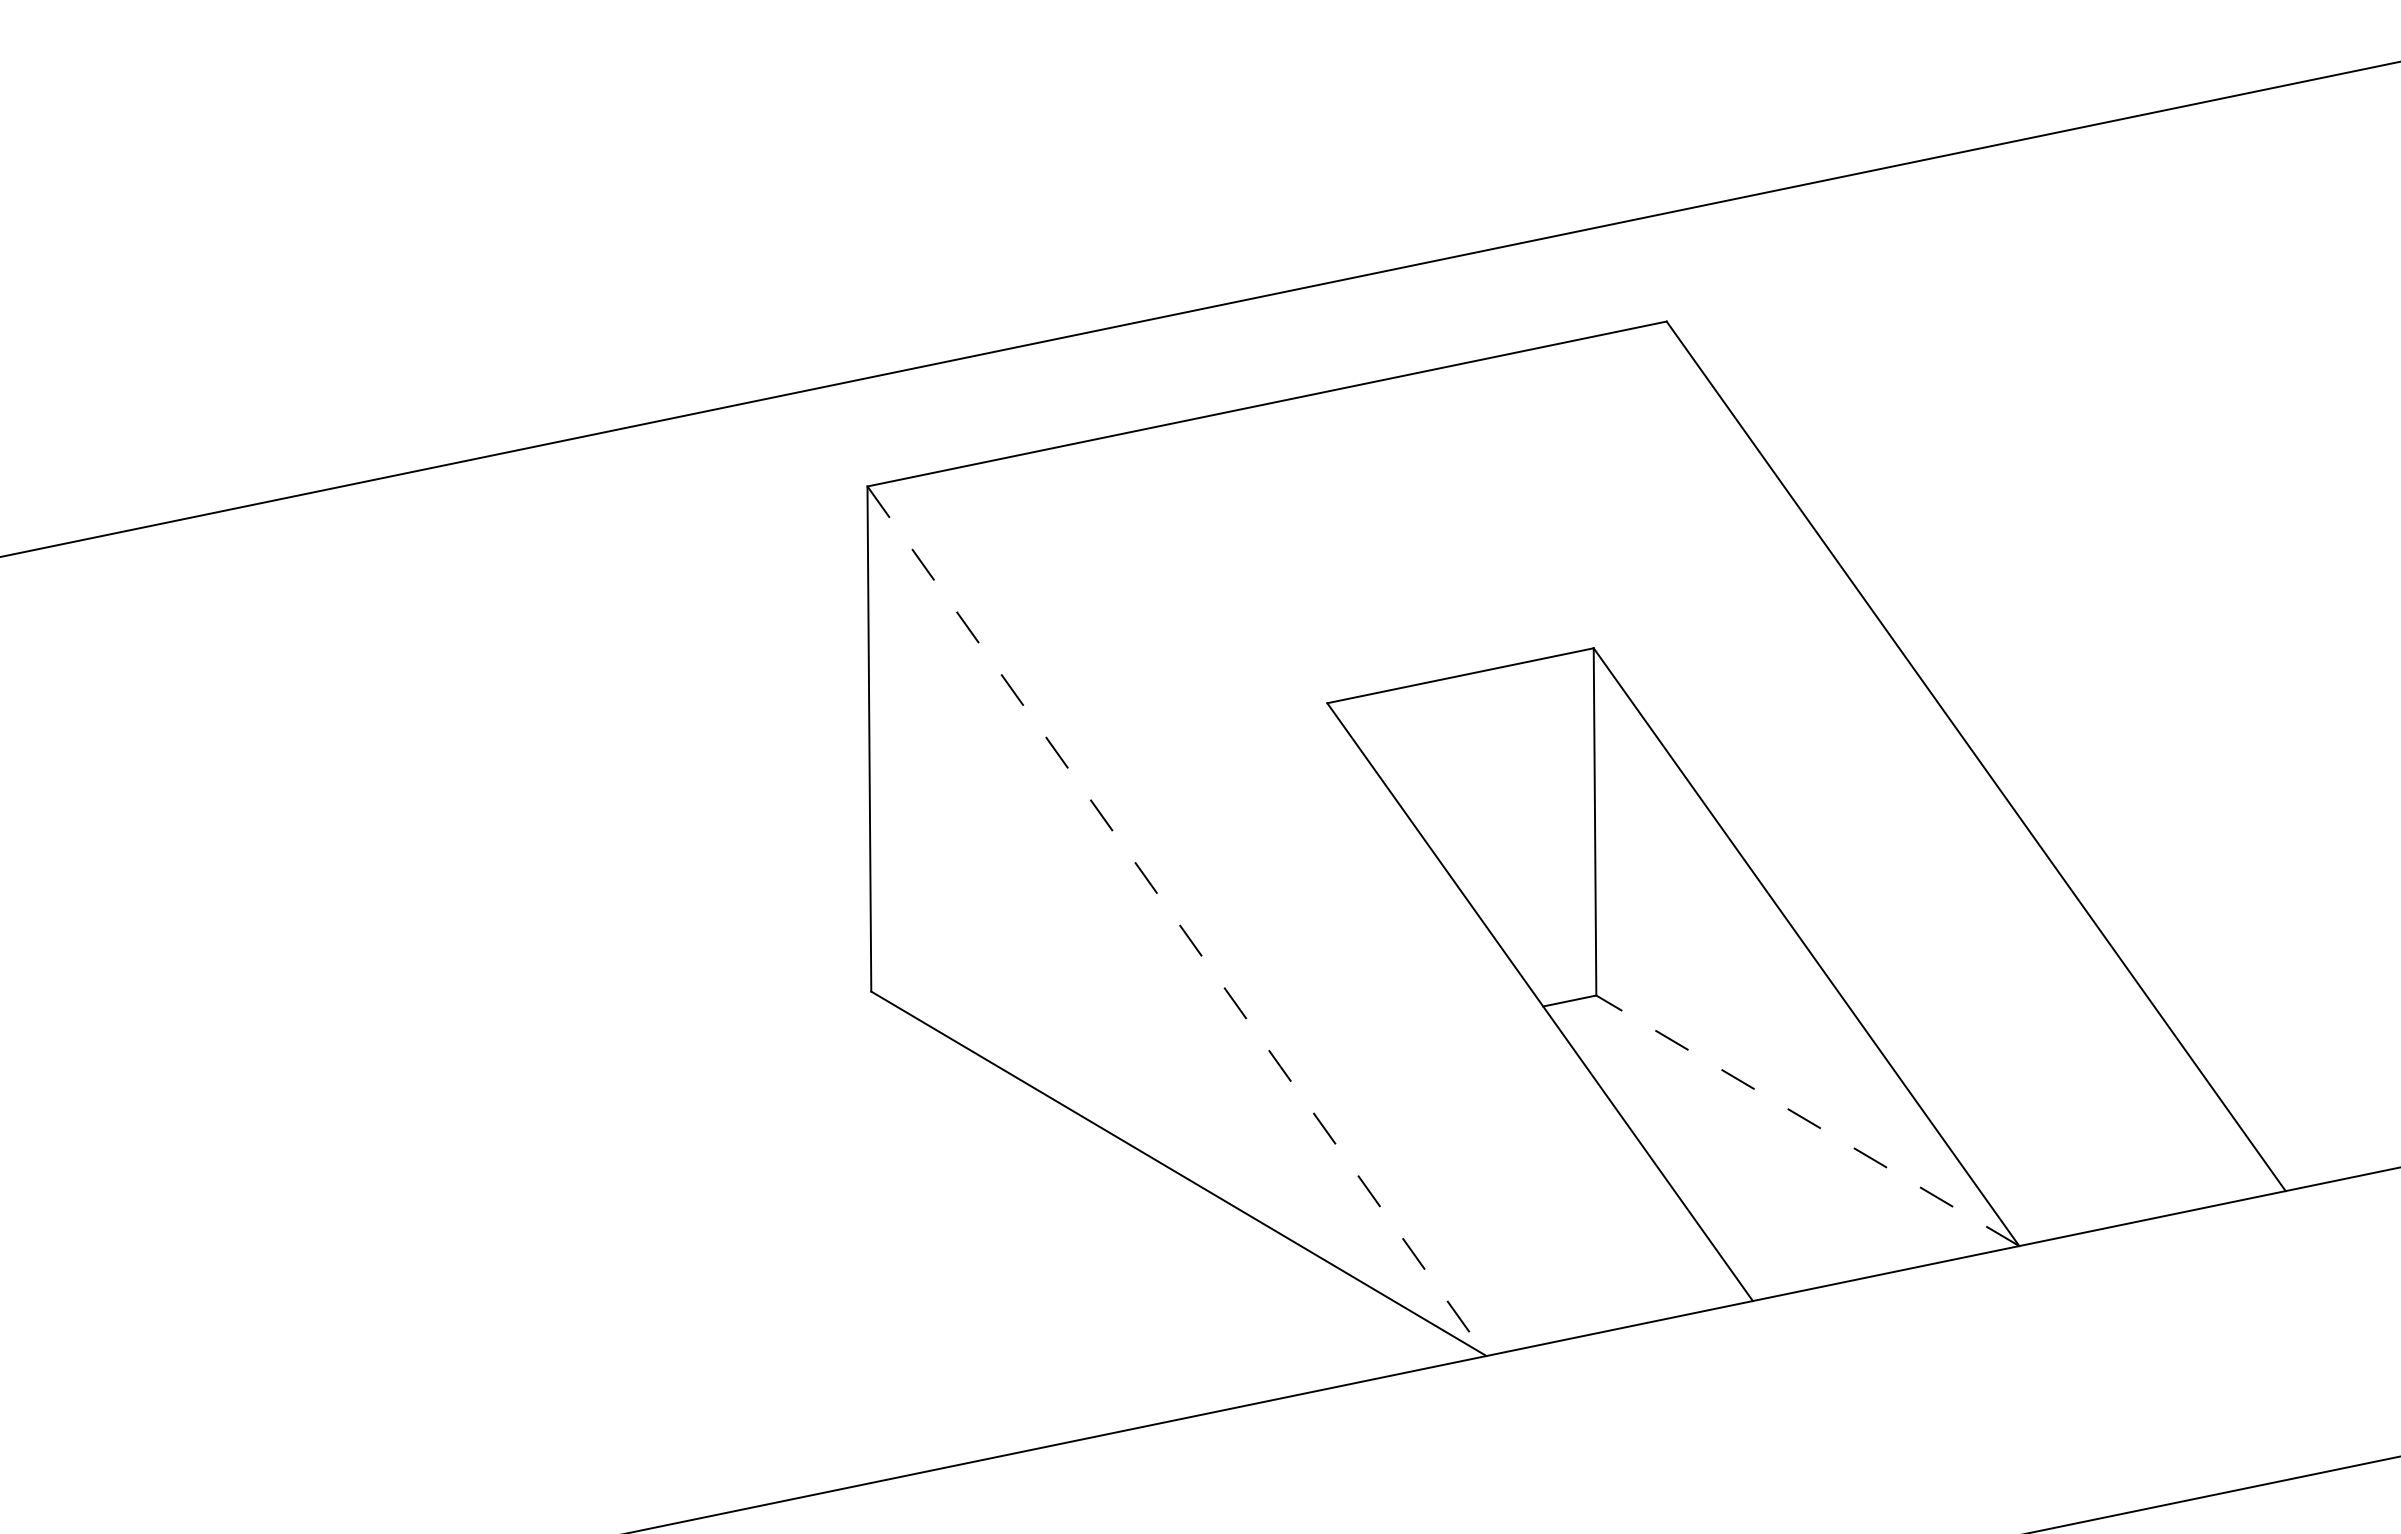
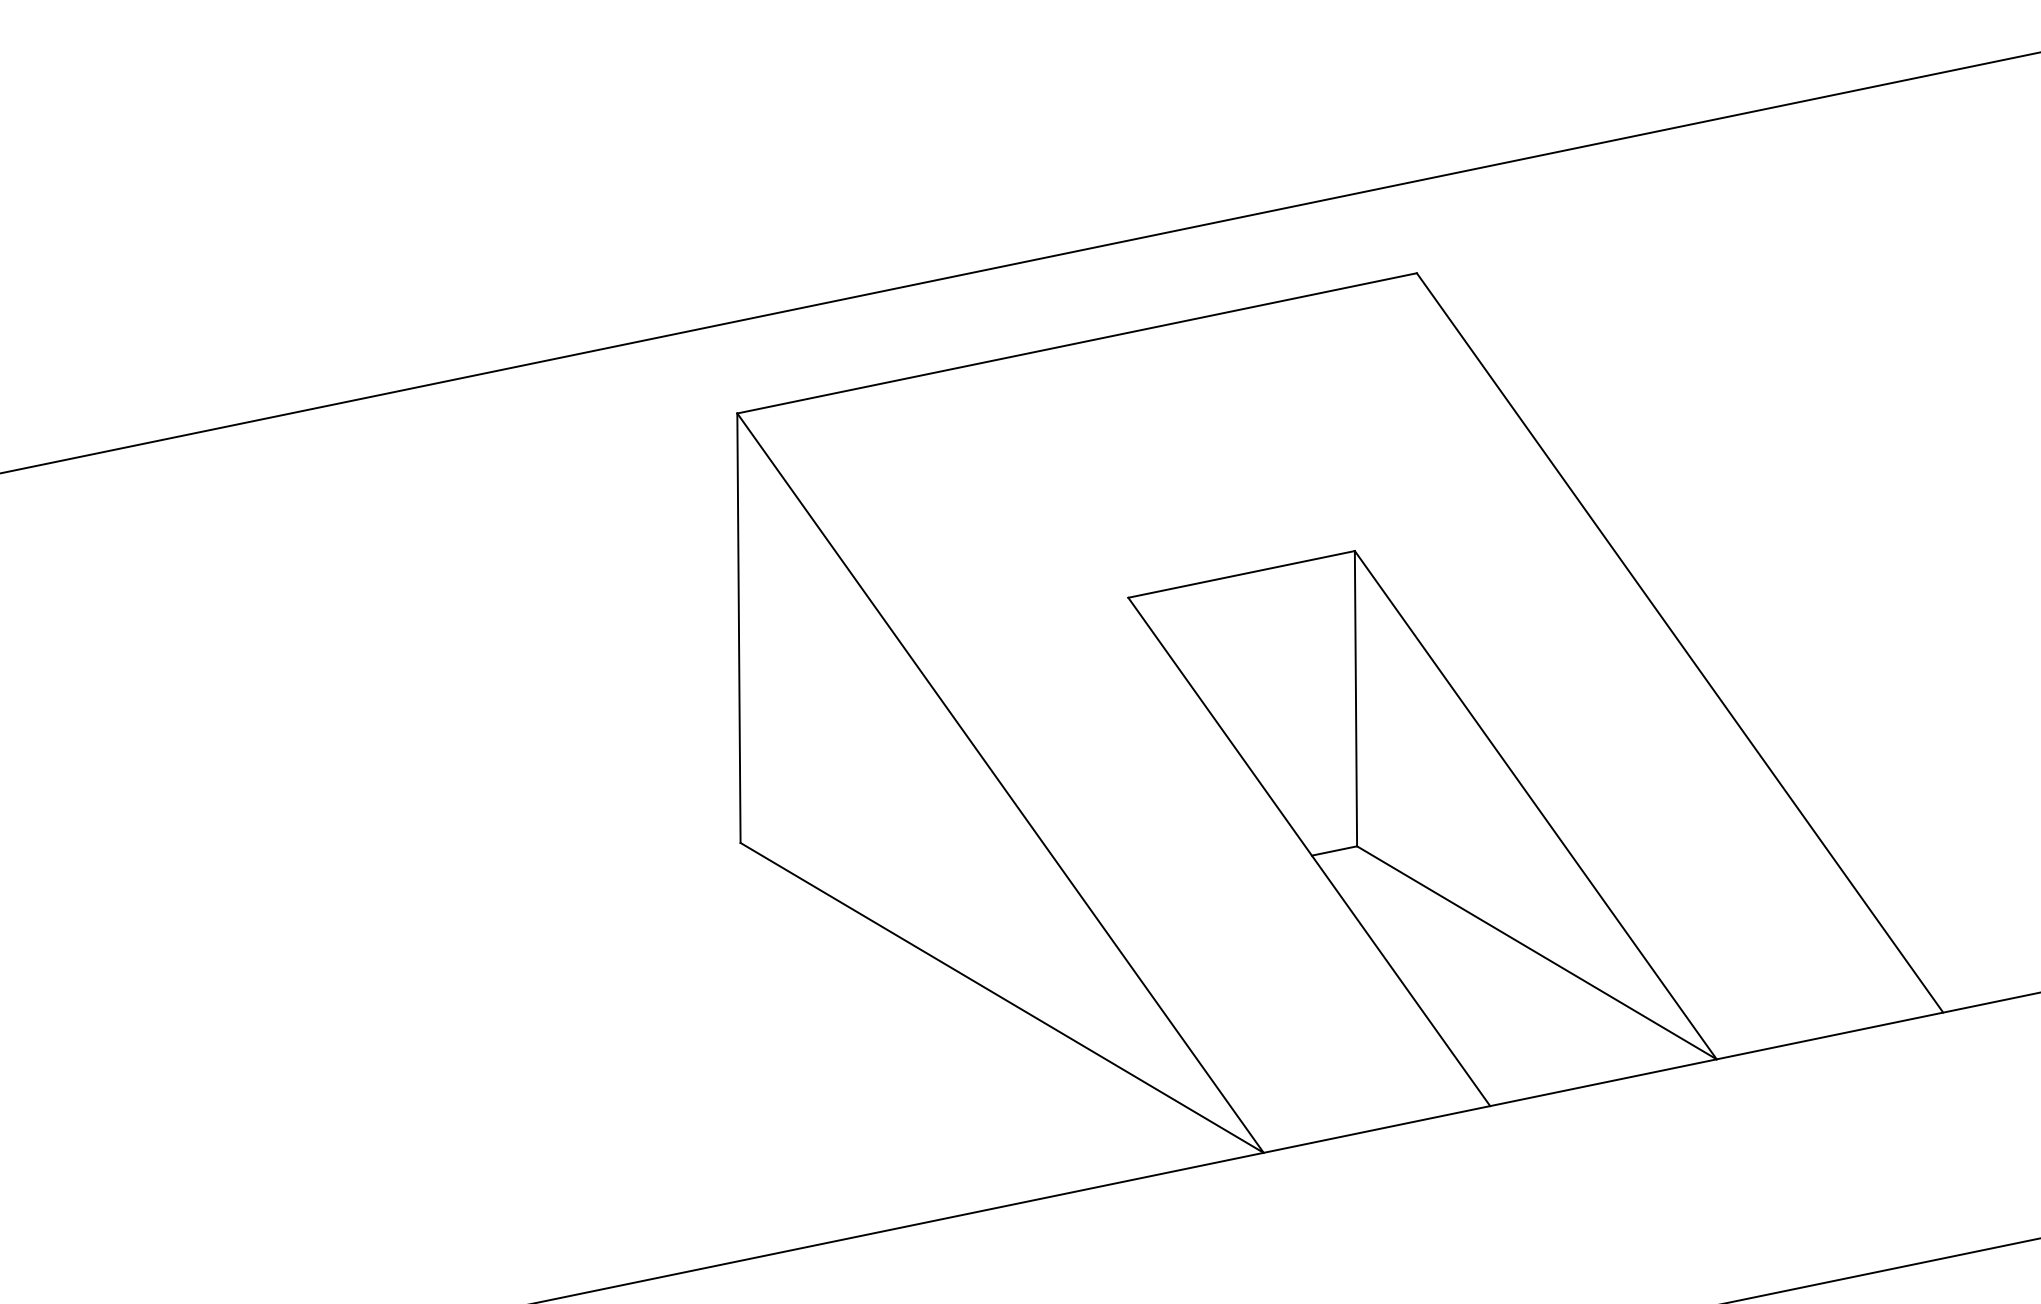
line: (1177, 921) -> (1000, 783), dashed -> solid
line: (1807, 1120) -> (1536, 952), dashed -> solid

